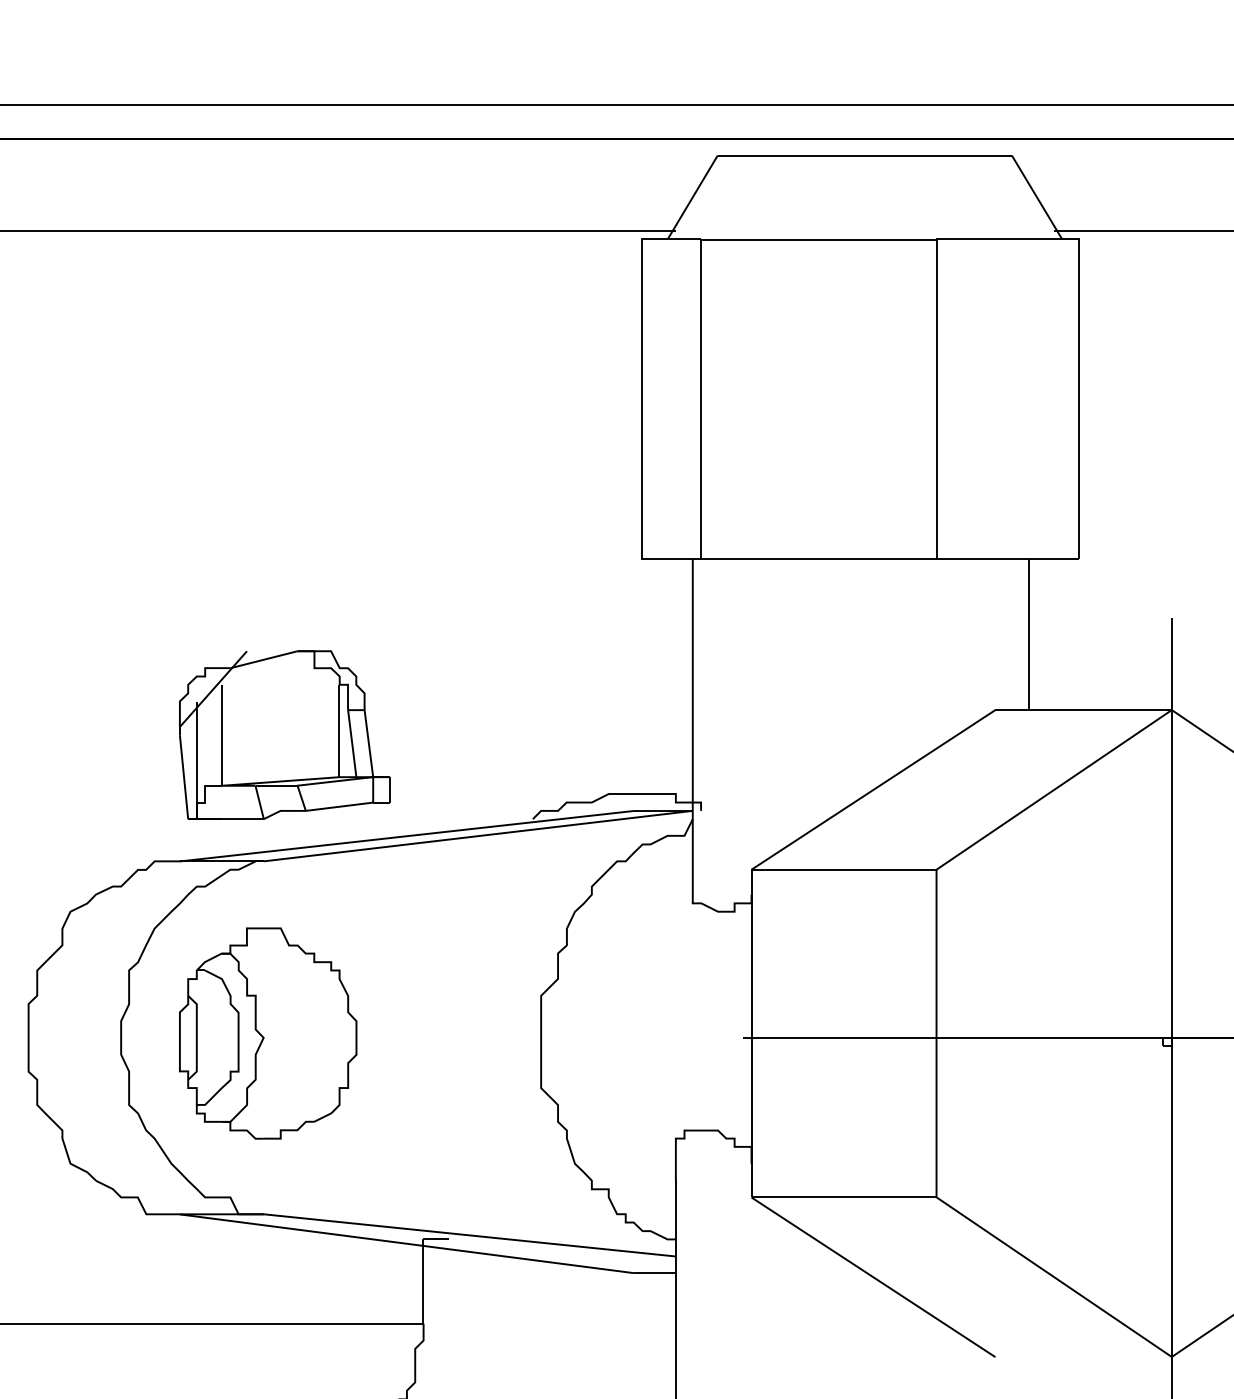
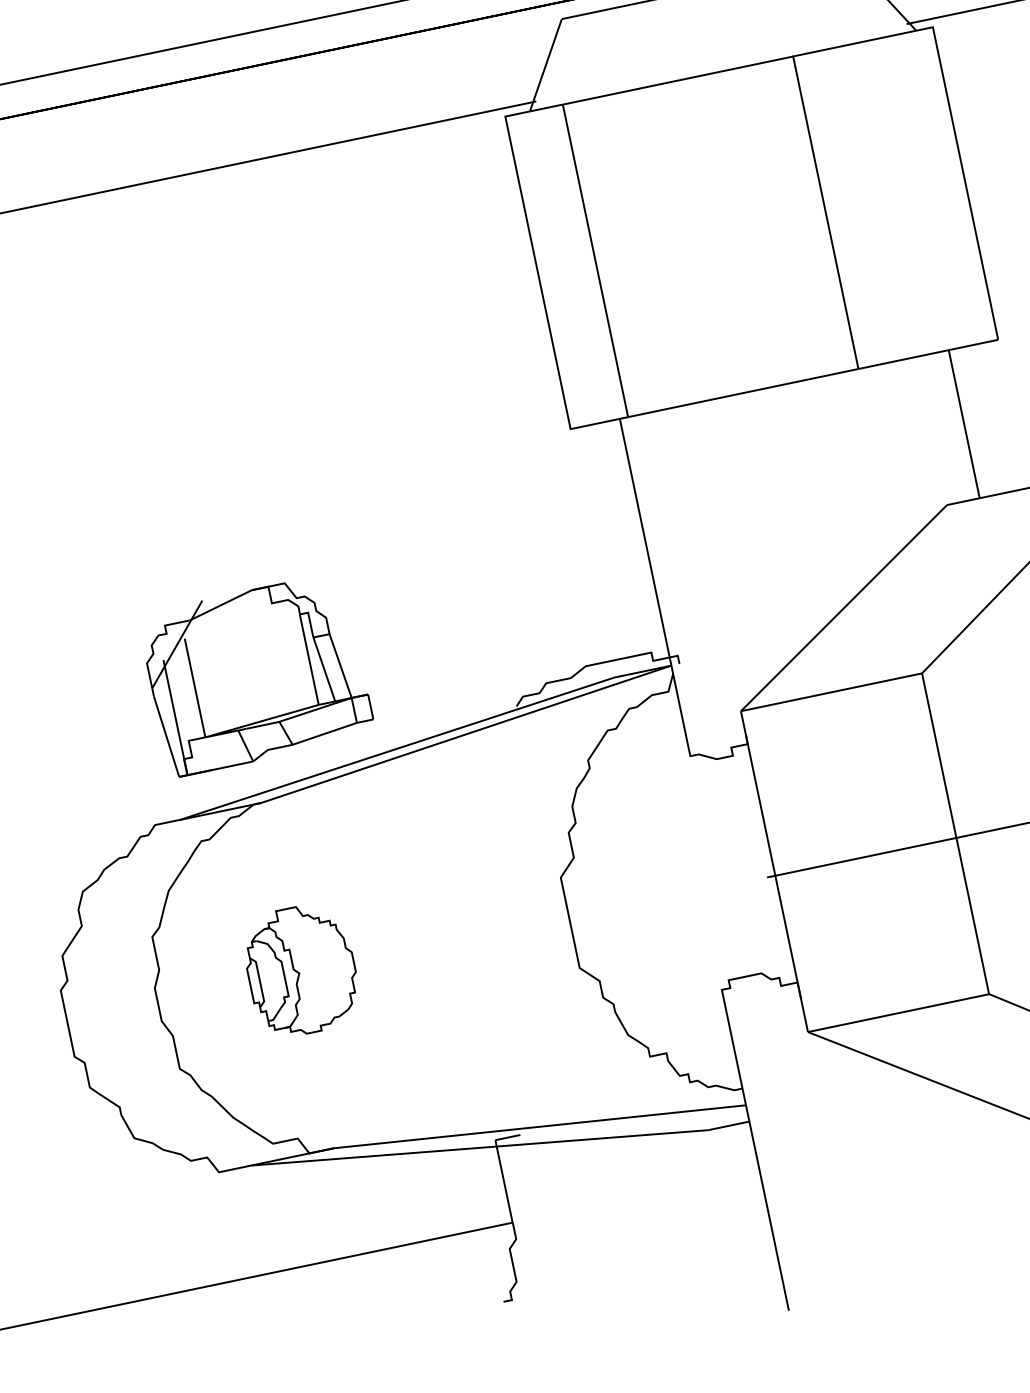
part: (268, 1033) -> (301, 970), size x0.6

